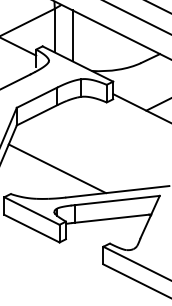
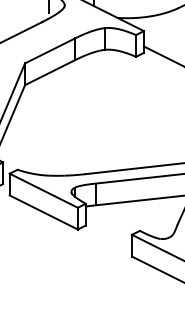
line: (57, 168) -> (75, 138), removed

